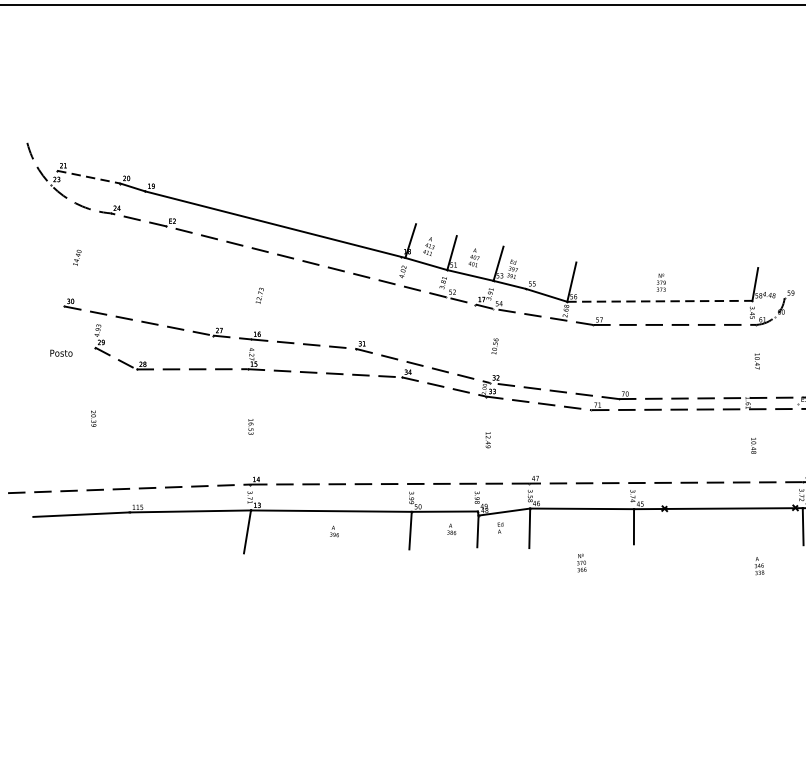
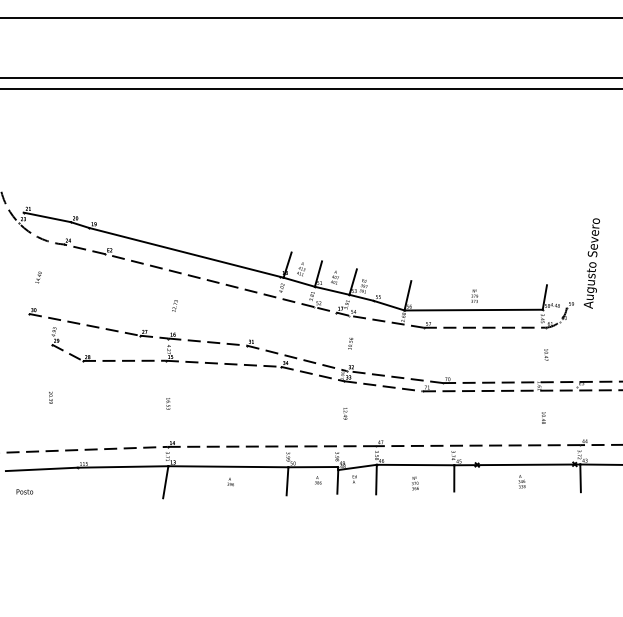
line: (89, 177) -> (47, 217), dashed -> solid
line: (661, 301) -> (474, 310), dashed -> solid
text: (60, 352) -> (24, 491), moved
text: (582, 563) -> (415, 483), moved
text: (758, 565) -> (521, 481), moved

